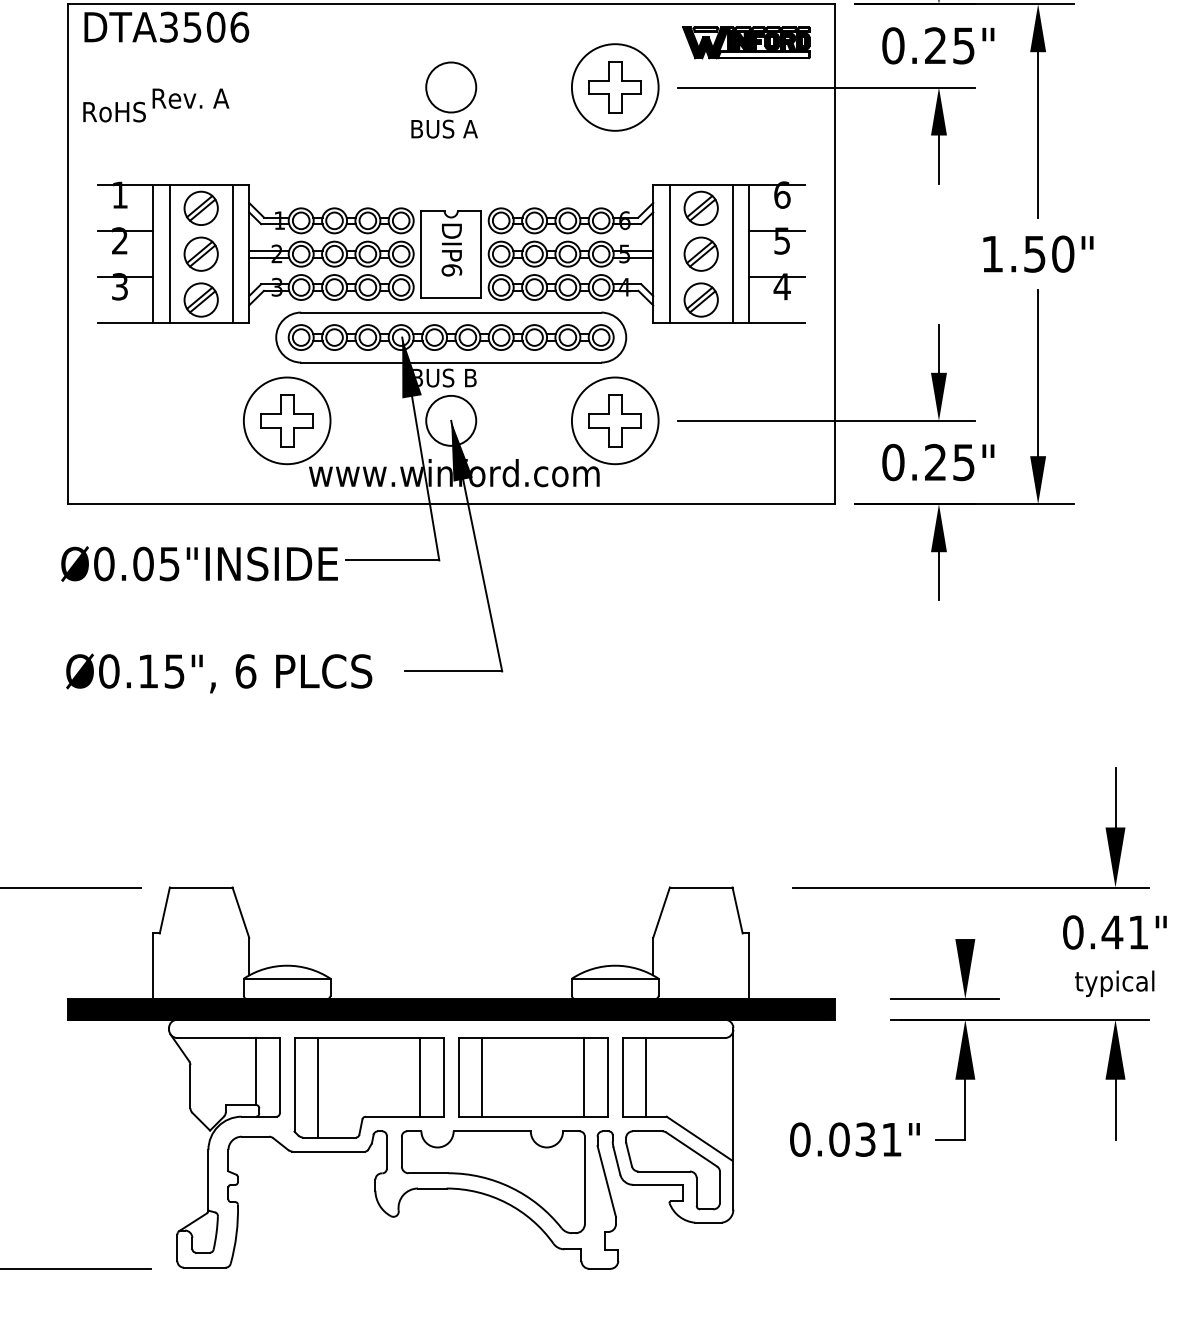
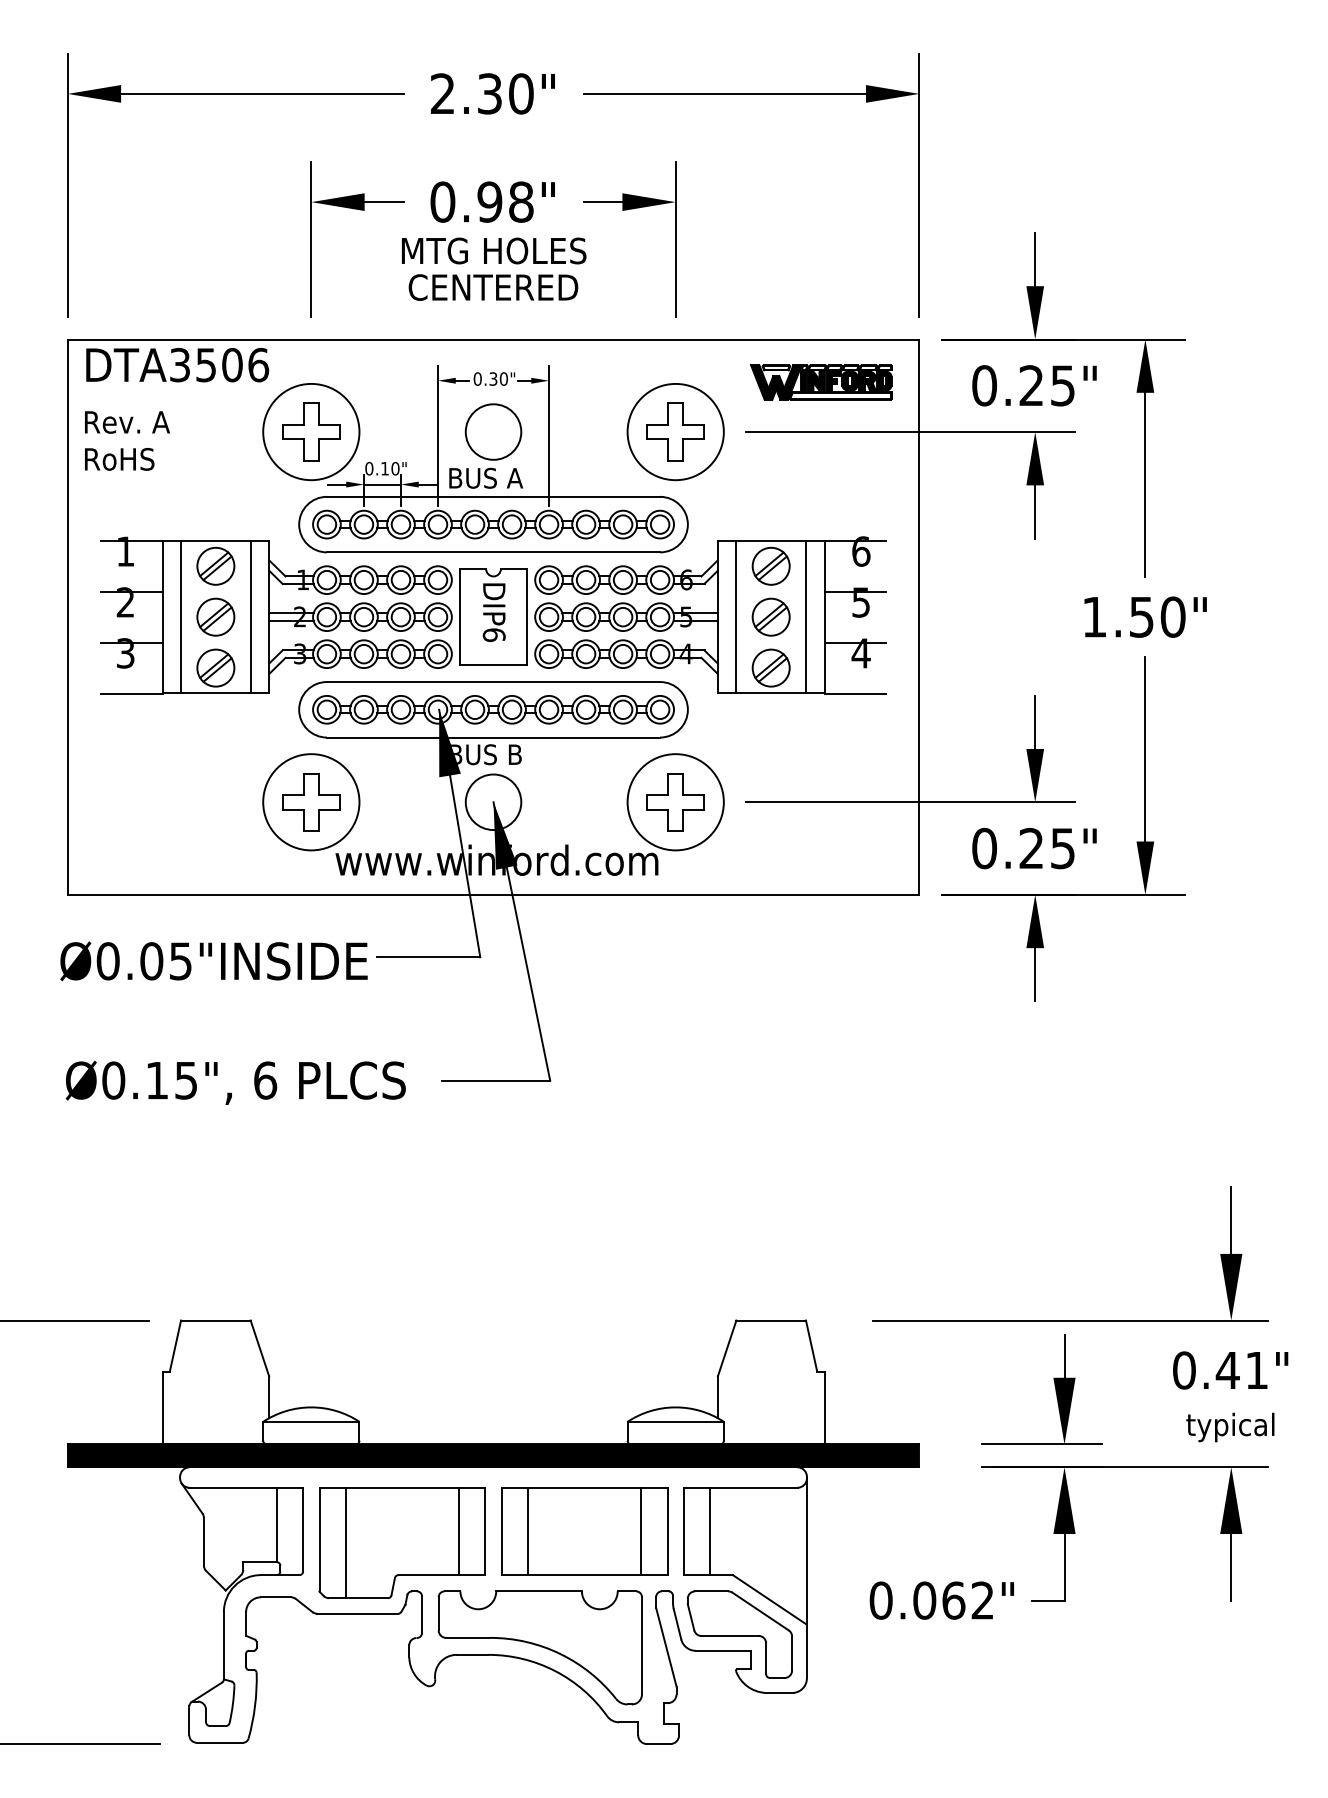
text: (190, 98) -> (127, 422), moved
part: (401, 112) -> (438, 459), added
line: (965, 919) -> (1064, 1356), added
text: (877, 1139) -> (967, 1600), 0.031" -> 0.062"

